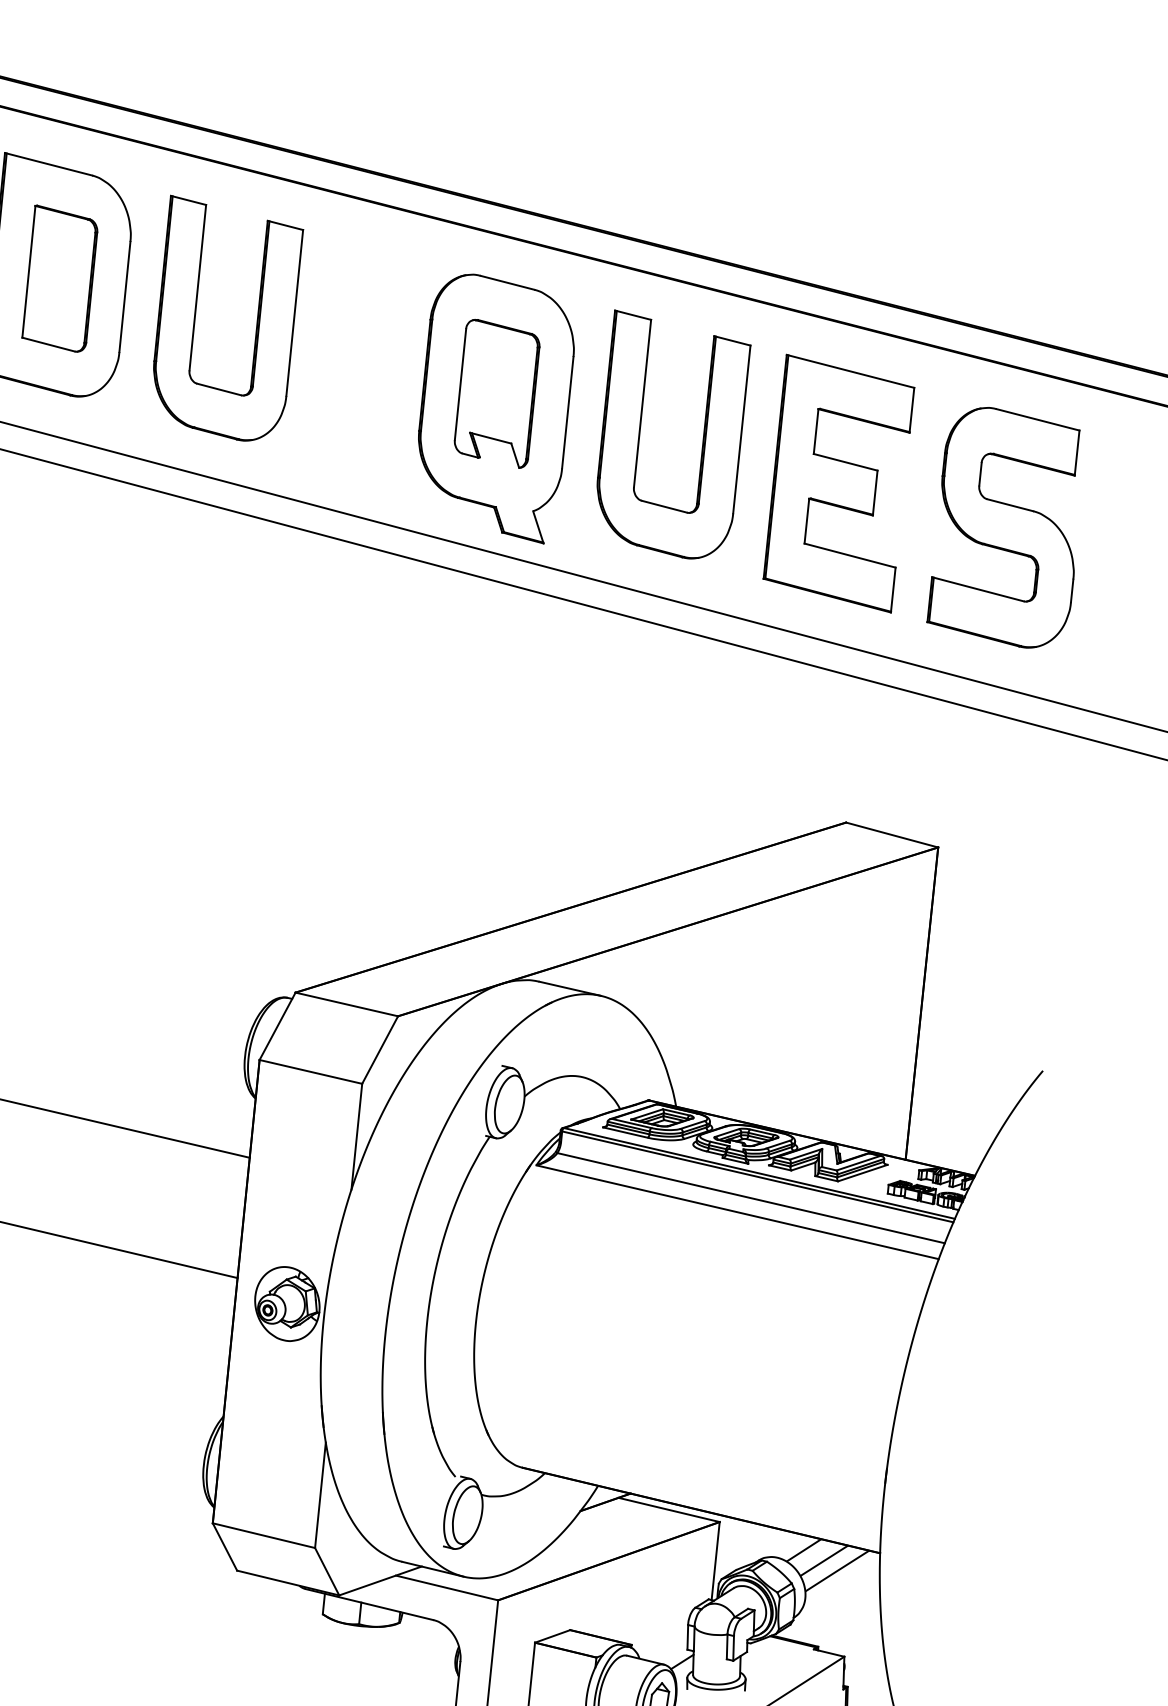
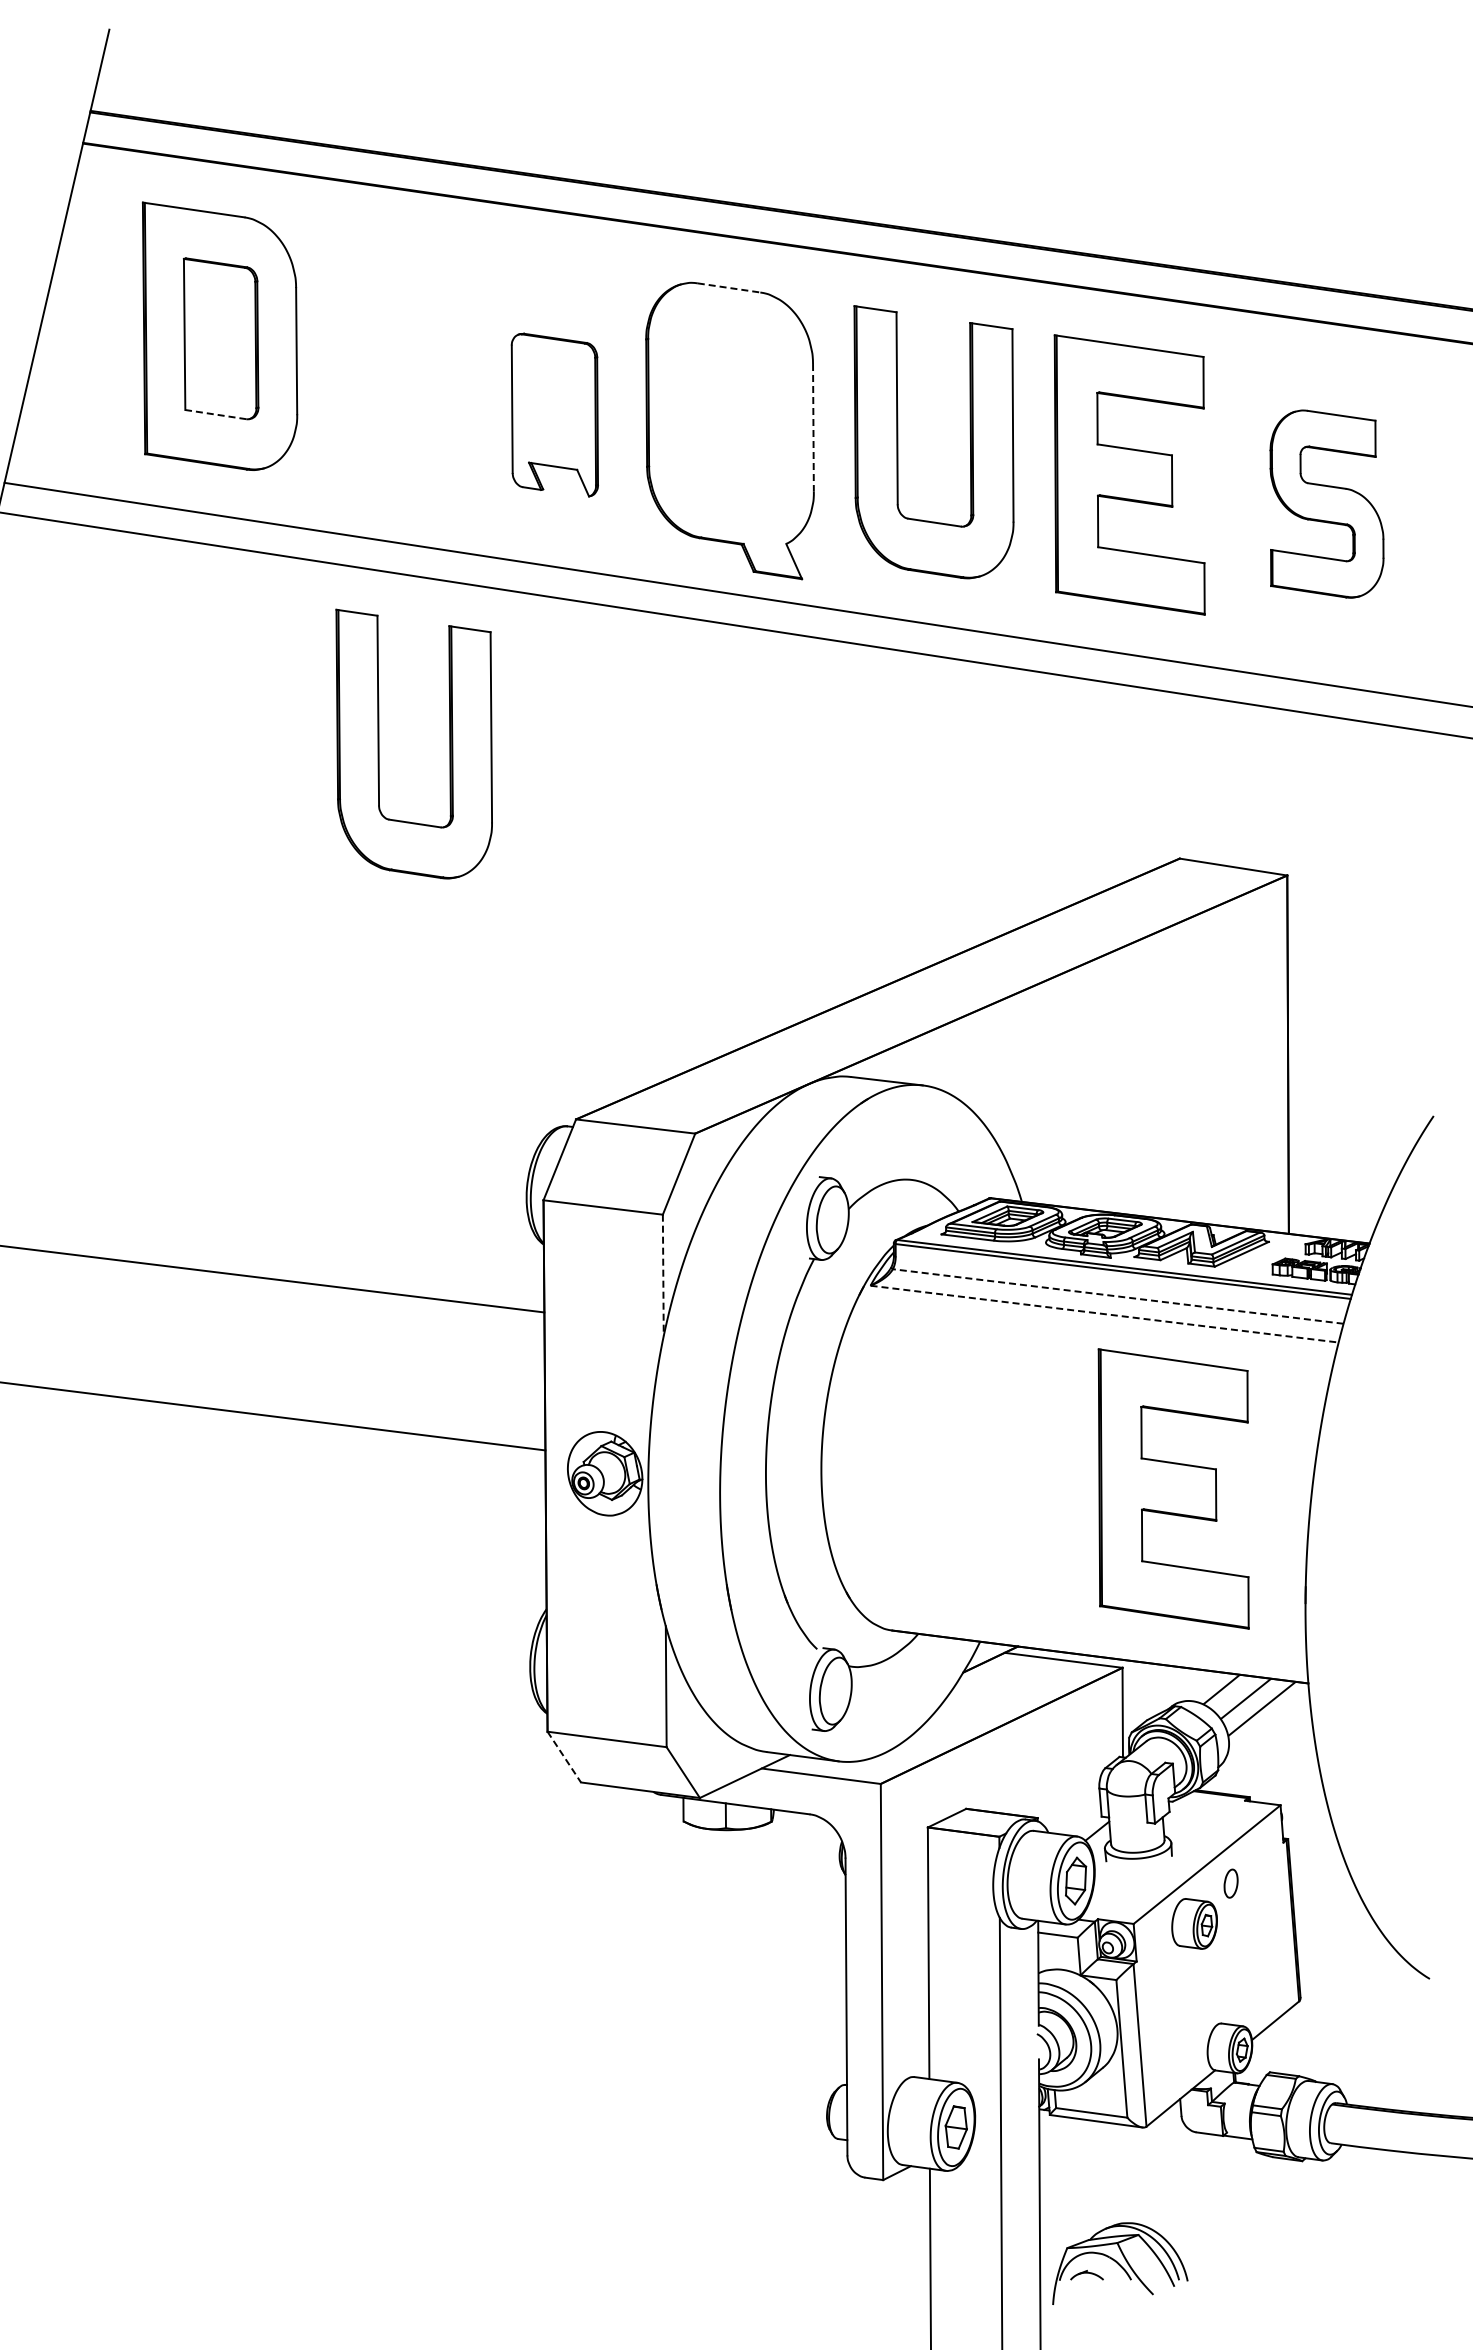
line: (507, 282) -> (729, 287), solid -> dashed
part: (195, 316) -> (379, 743), moved
line: (48, 344) -> (215, 414), solid -> dashed
part: (496, 393) -> (554, 414), moved
line: (567, 412) -> (813, 427), solid -> dashed
part: (1007, 527) -> (1326, 503), size x0.7
line: (356, 1136) -> (663, 1275), solid -> dashed
line: (751, 1198) -> (1118, 1296), solid -> dashed
line: (737, 1212) -> (1104, 1314), solid -> dashed
part: (781, 1370) -> (1173, 1488), added
line: (225, 1547) -> (564, 1757), solid -> dashed

